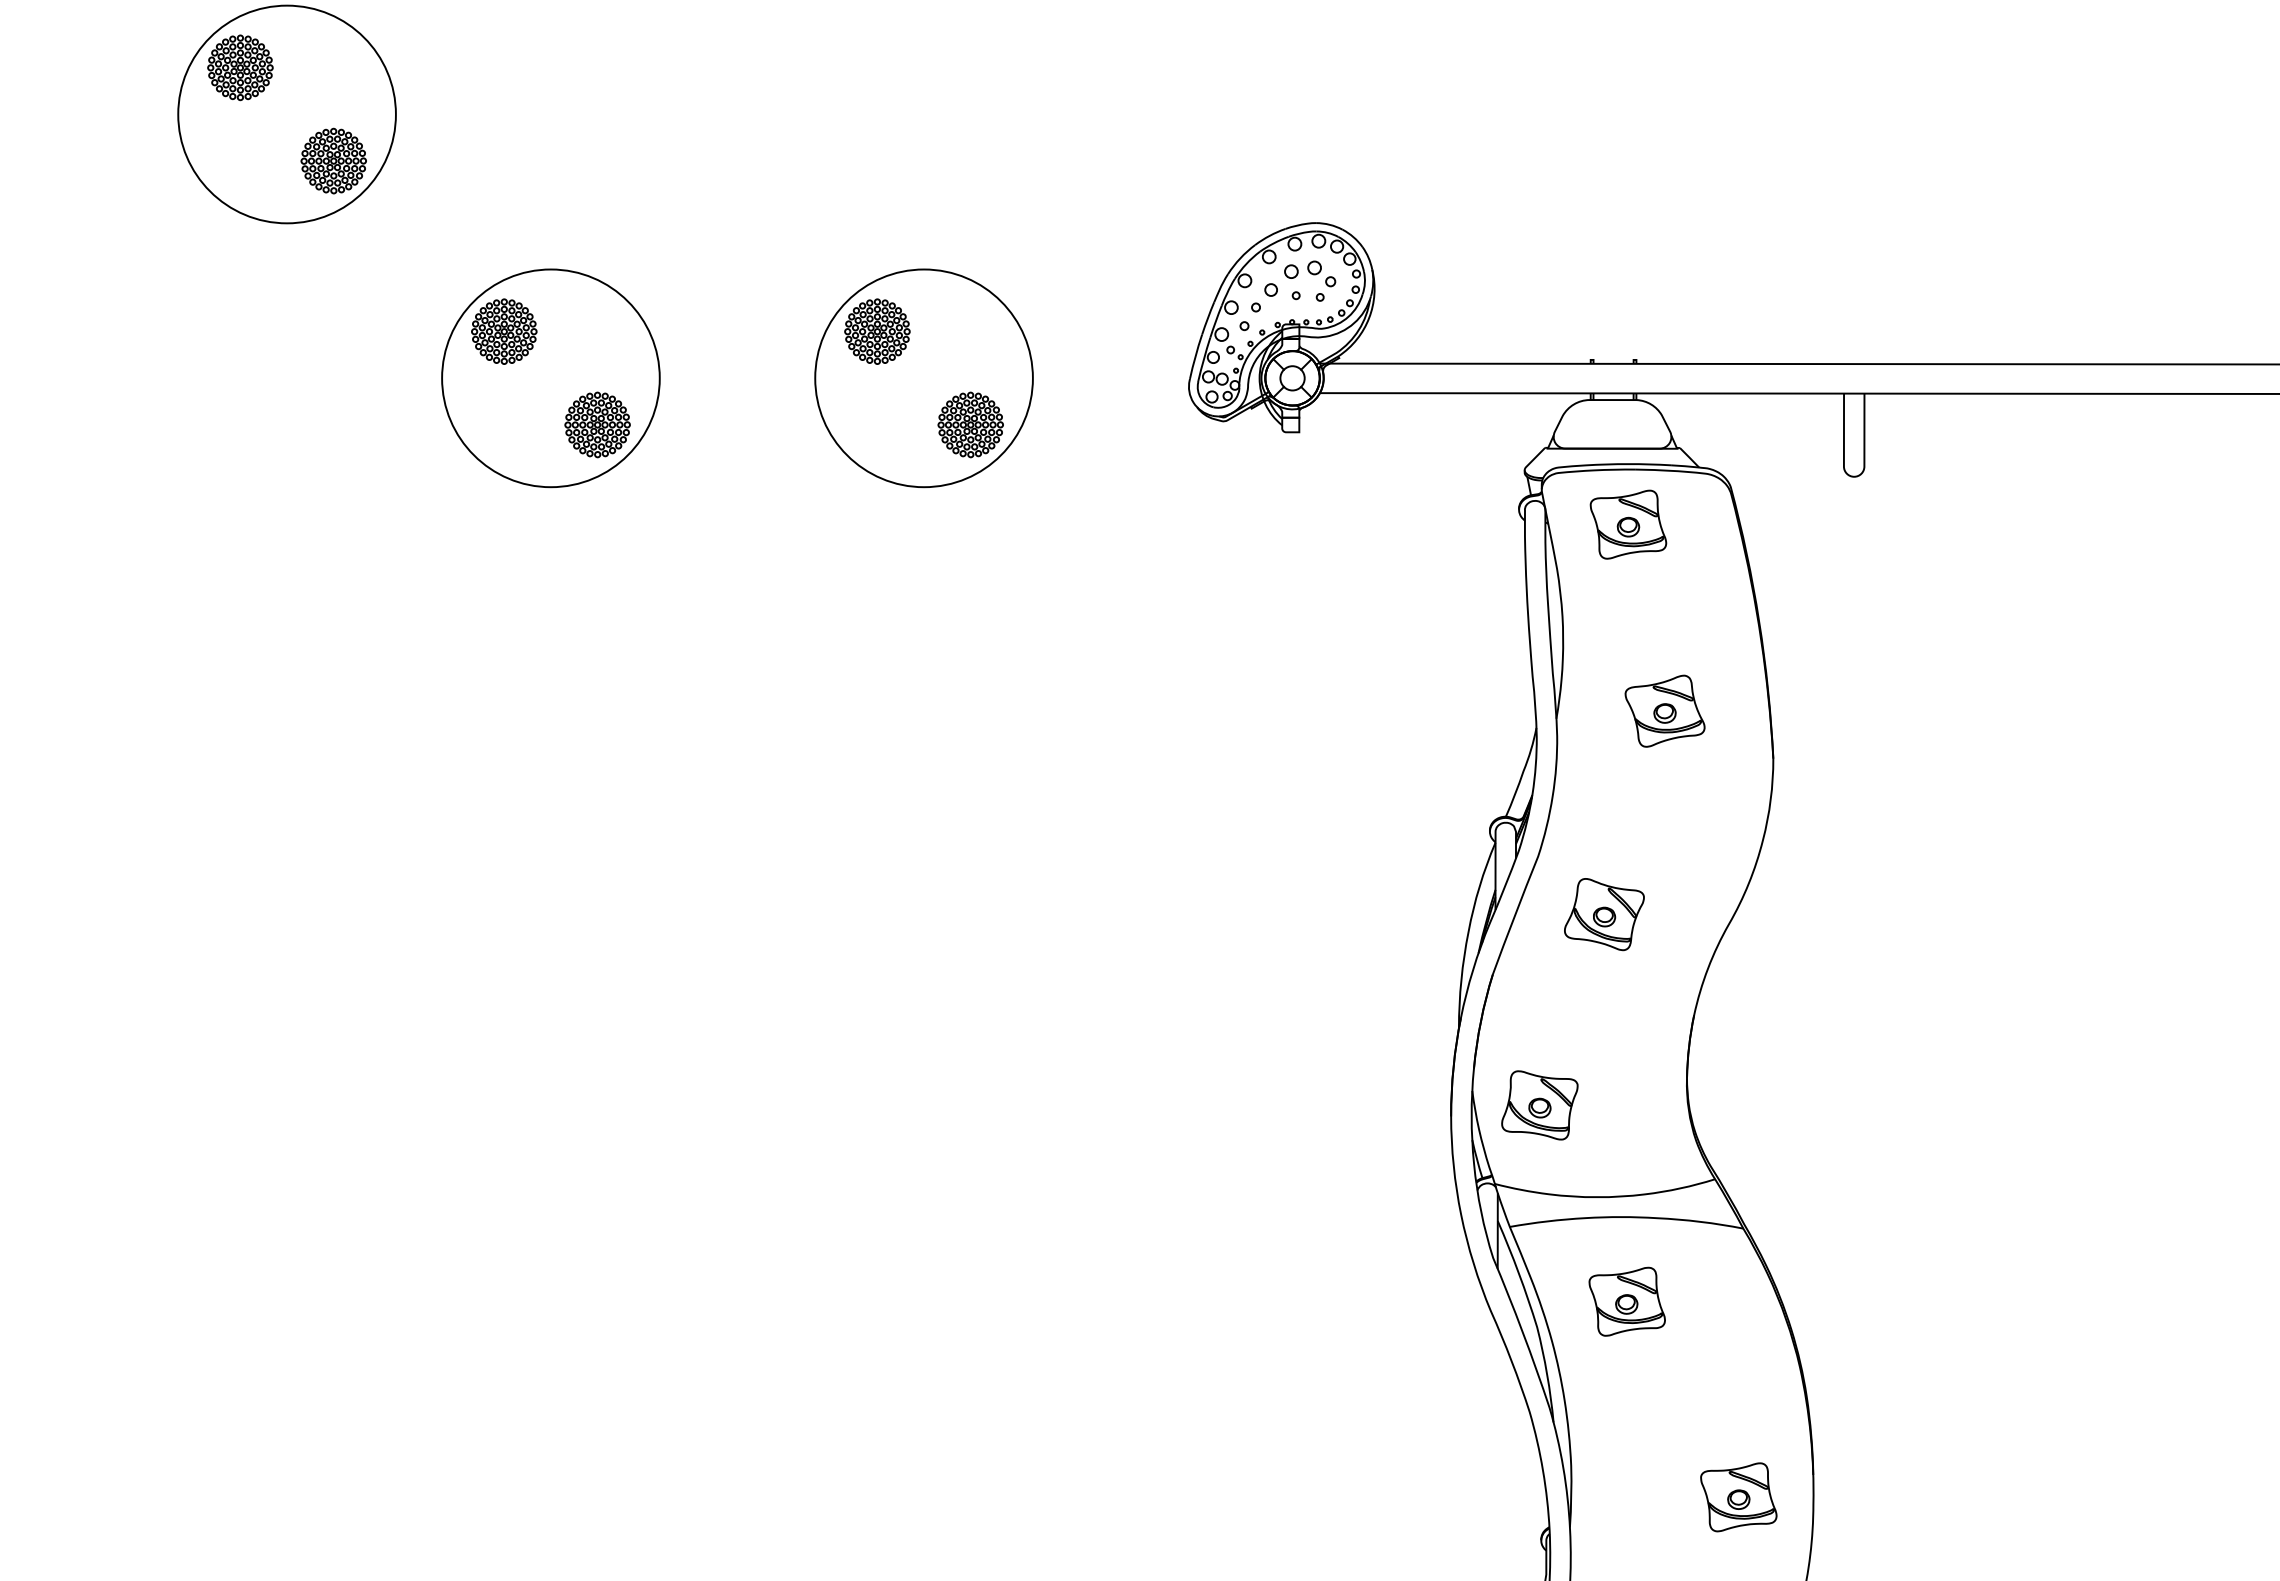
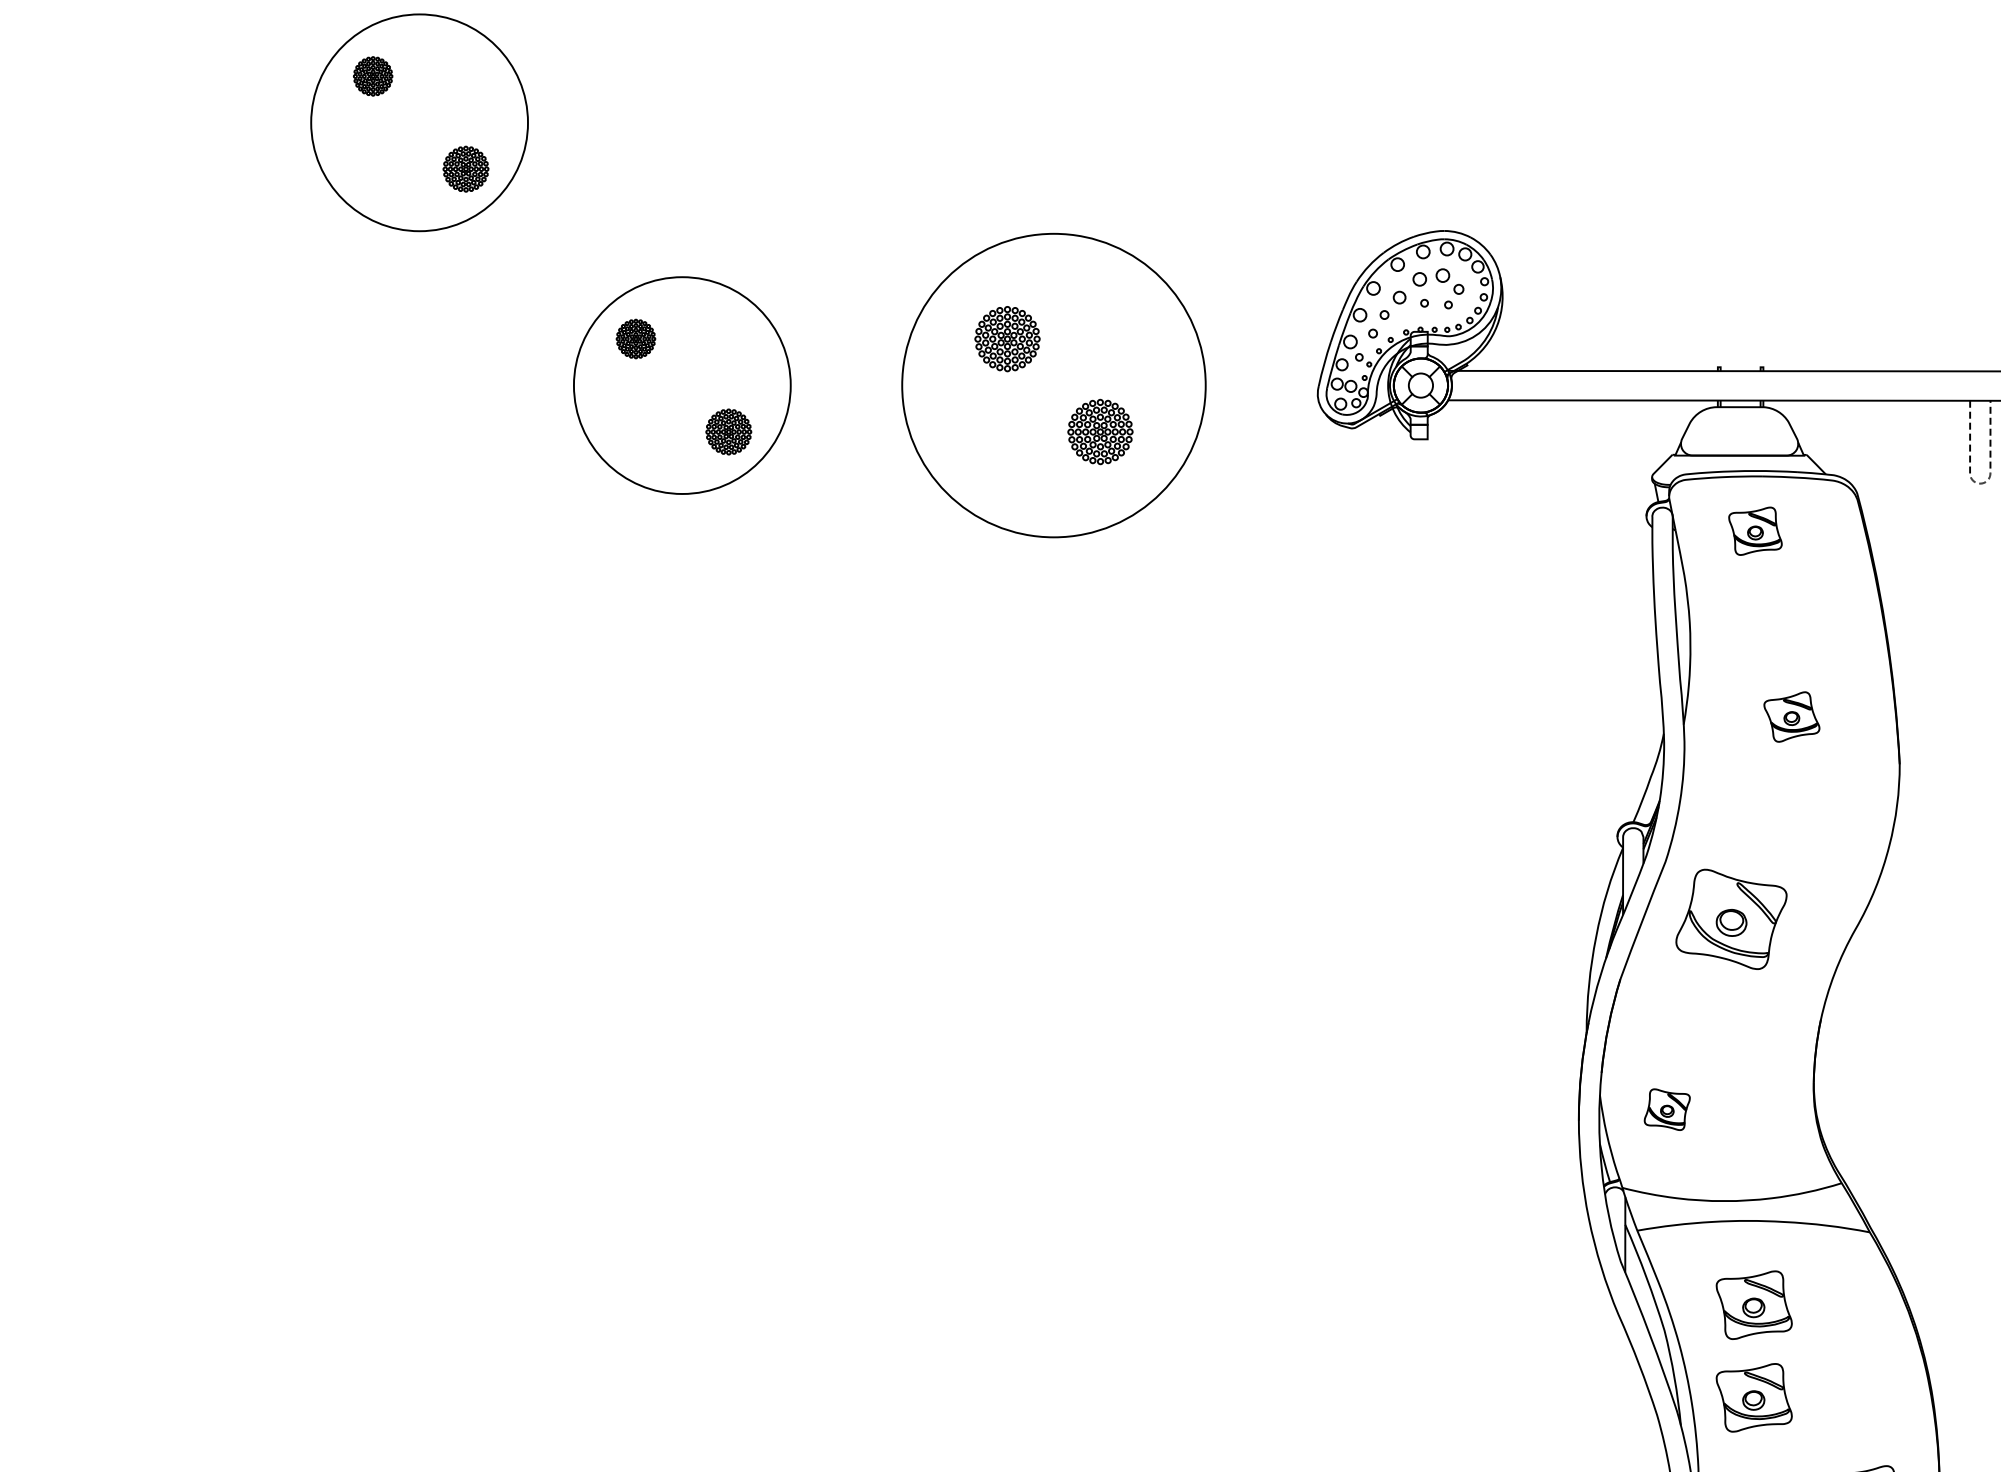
part: (240, 67) -> (373, 76), size x0.6
part: (333, 160) -> (465, 168), size x0.7
part: (504, 331) -> (636, 338), size x0.6
circle: (923, 378) -> (1053, 385), size x1.4
part: (597, 424) -> (728, 431), size x0.7
line: (1854, 476) -> (1980, 483), solid -> dashed
part: (1628, 524) -> (1755, 531), size x0.7
part: (1664, 710) -> (1791, 716), size x0.7
part: (1604, 914) -> (1731, 919), size x1.4
part: (1539, 1105) -> (1666, 1109), size x0.6
part: (1626, 1394) -> (1753, 1397), added

